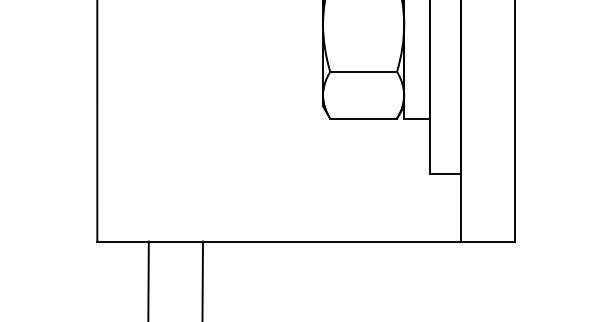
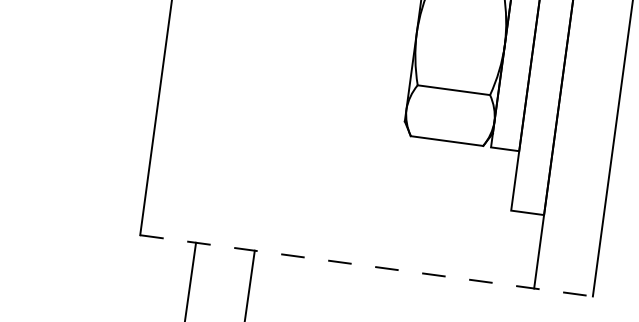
line: (306, 241) -> (367, 265), solid -> dashed

